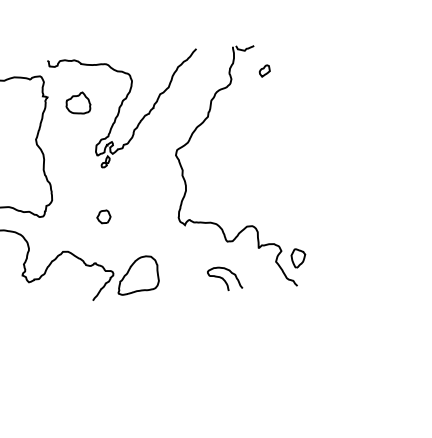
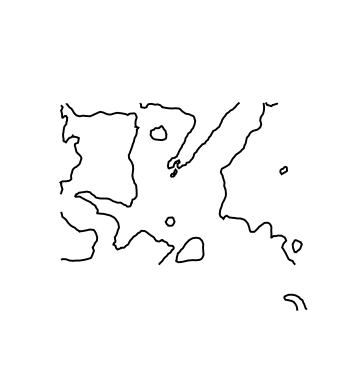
part: (264, 71) -> (283, 170), moved
part: (103, 216) -> (169, 221), moved
curve: (223, 277) -> (294, 301), moved

